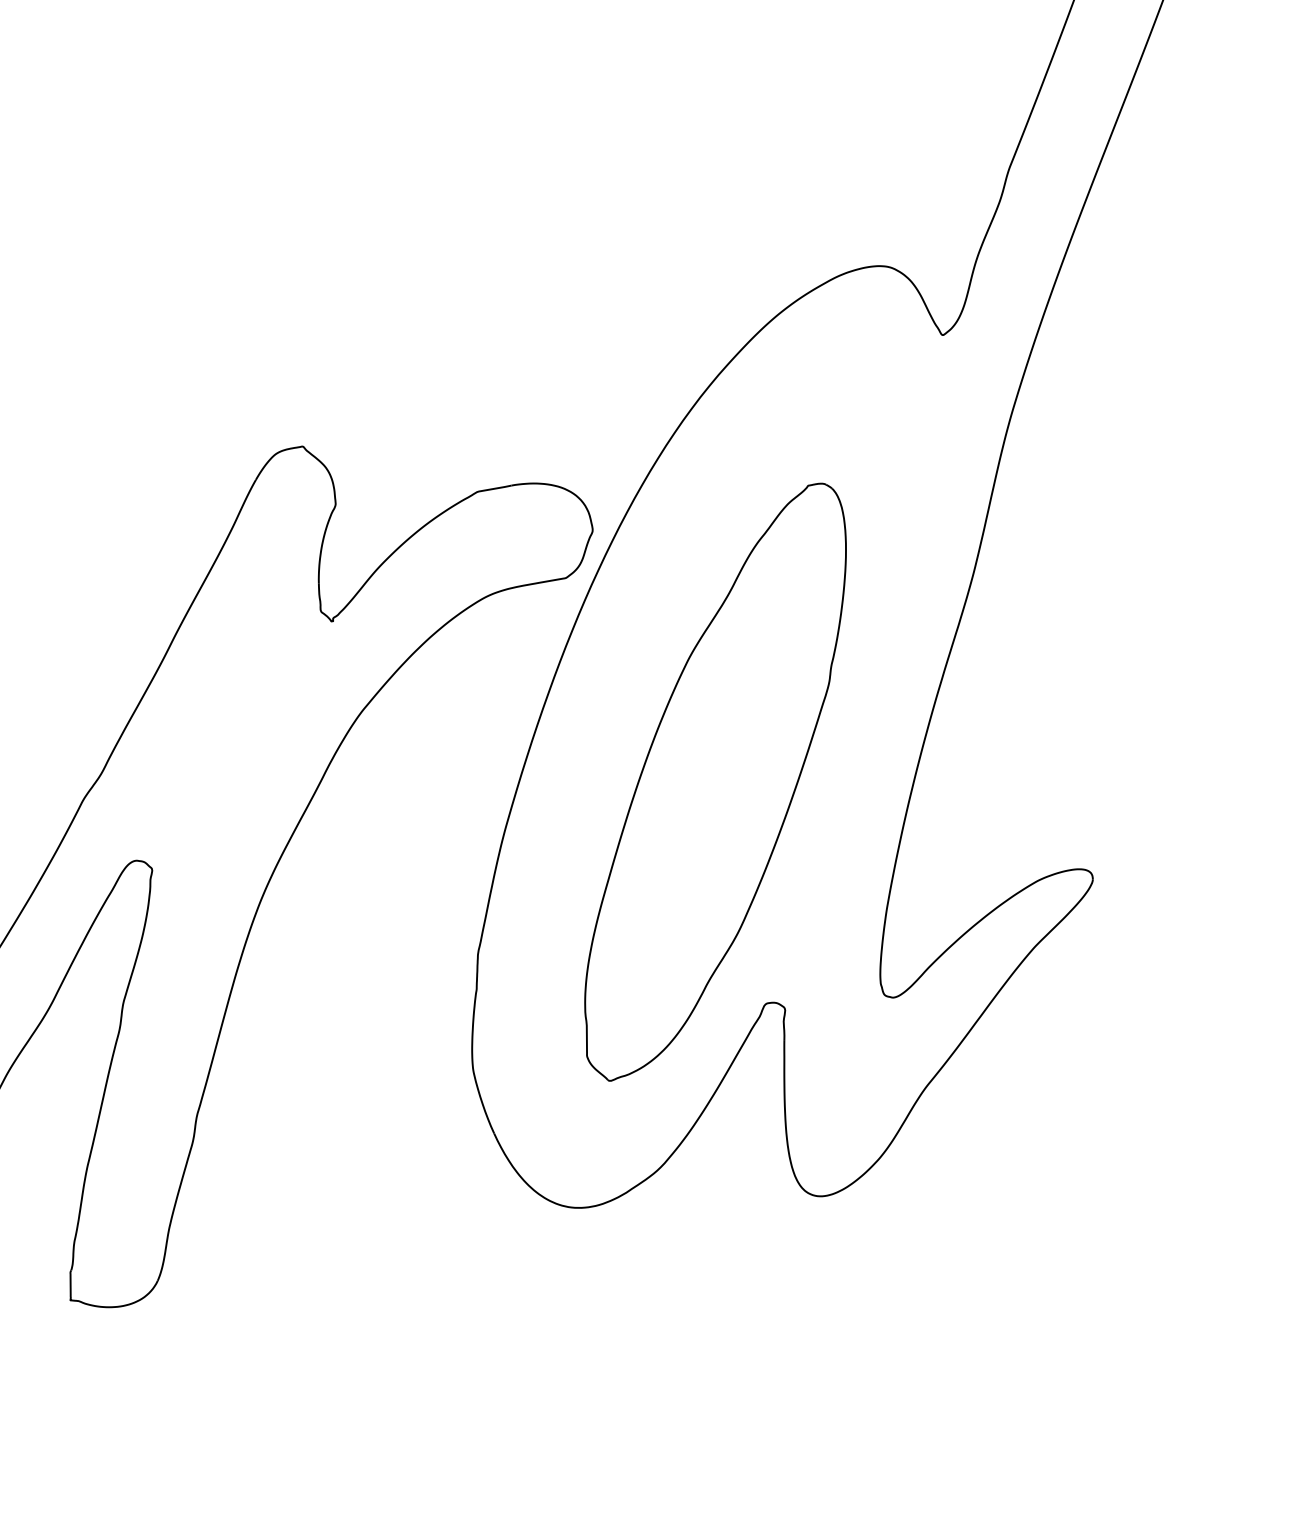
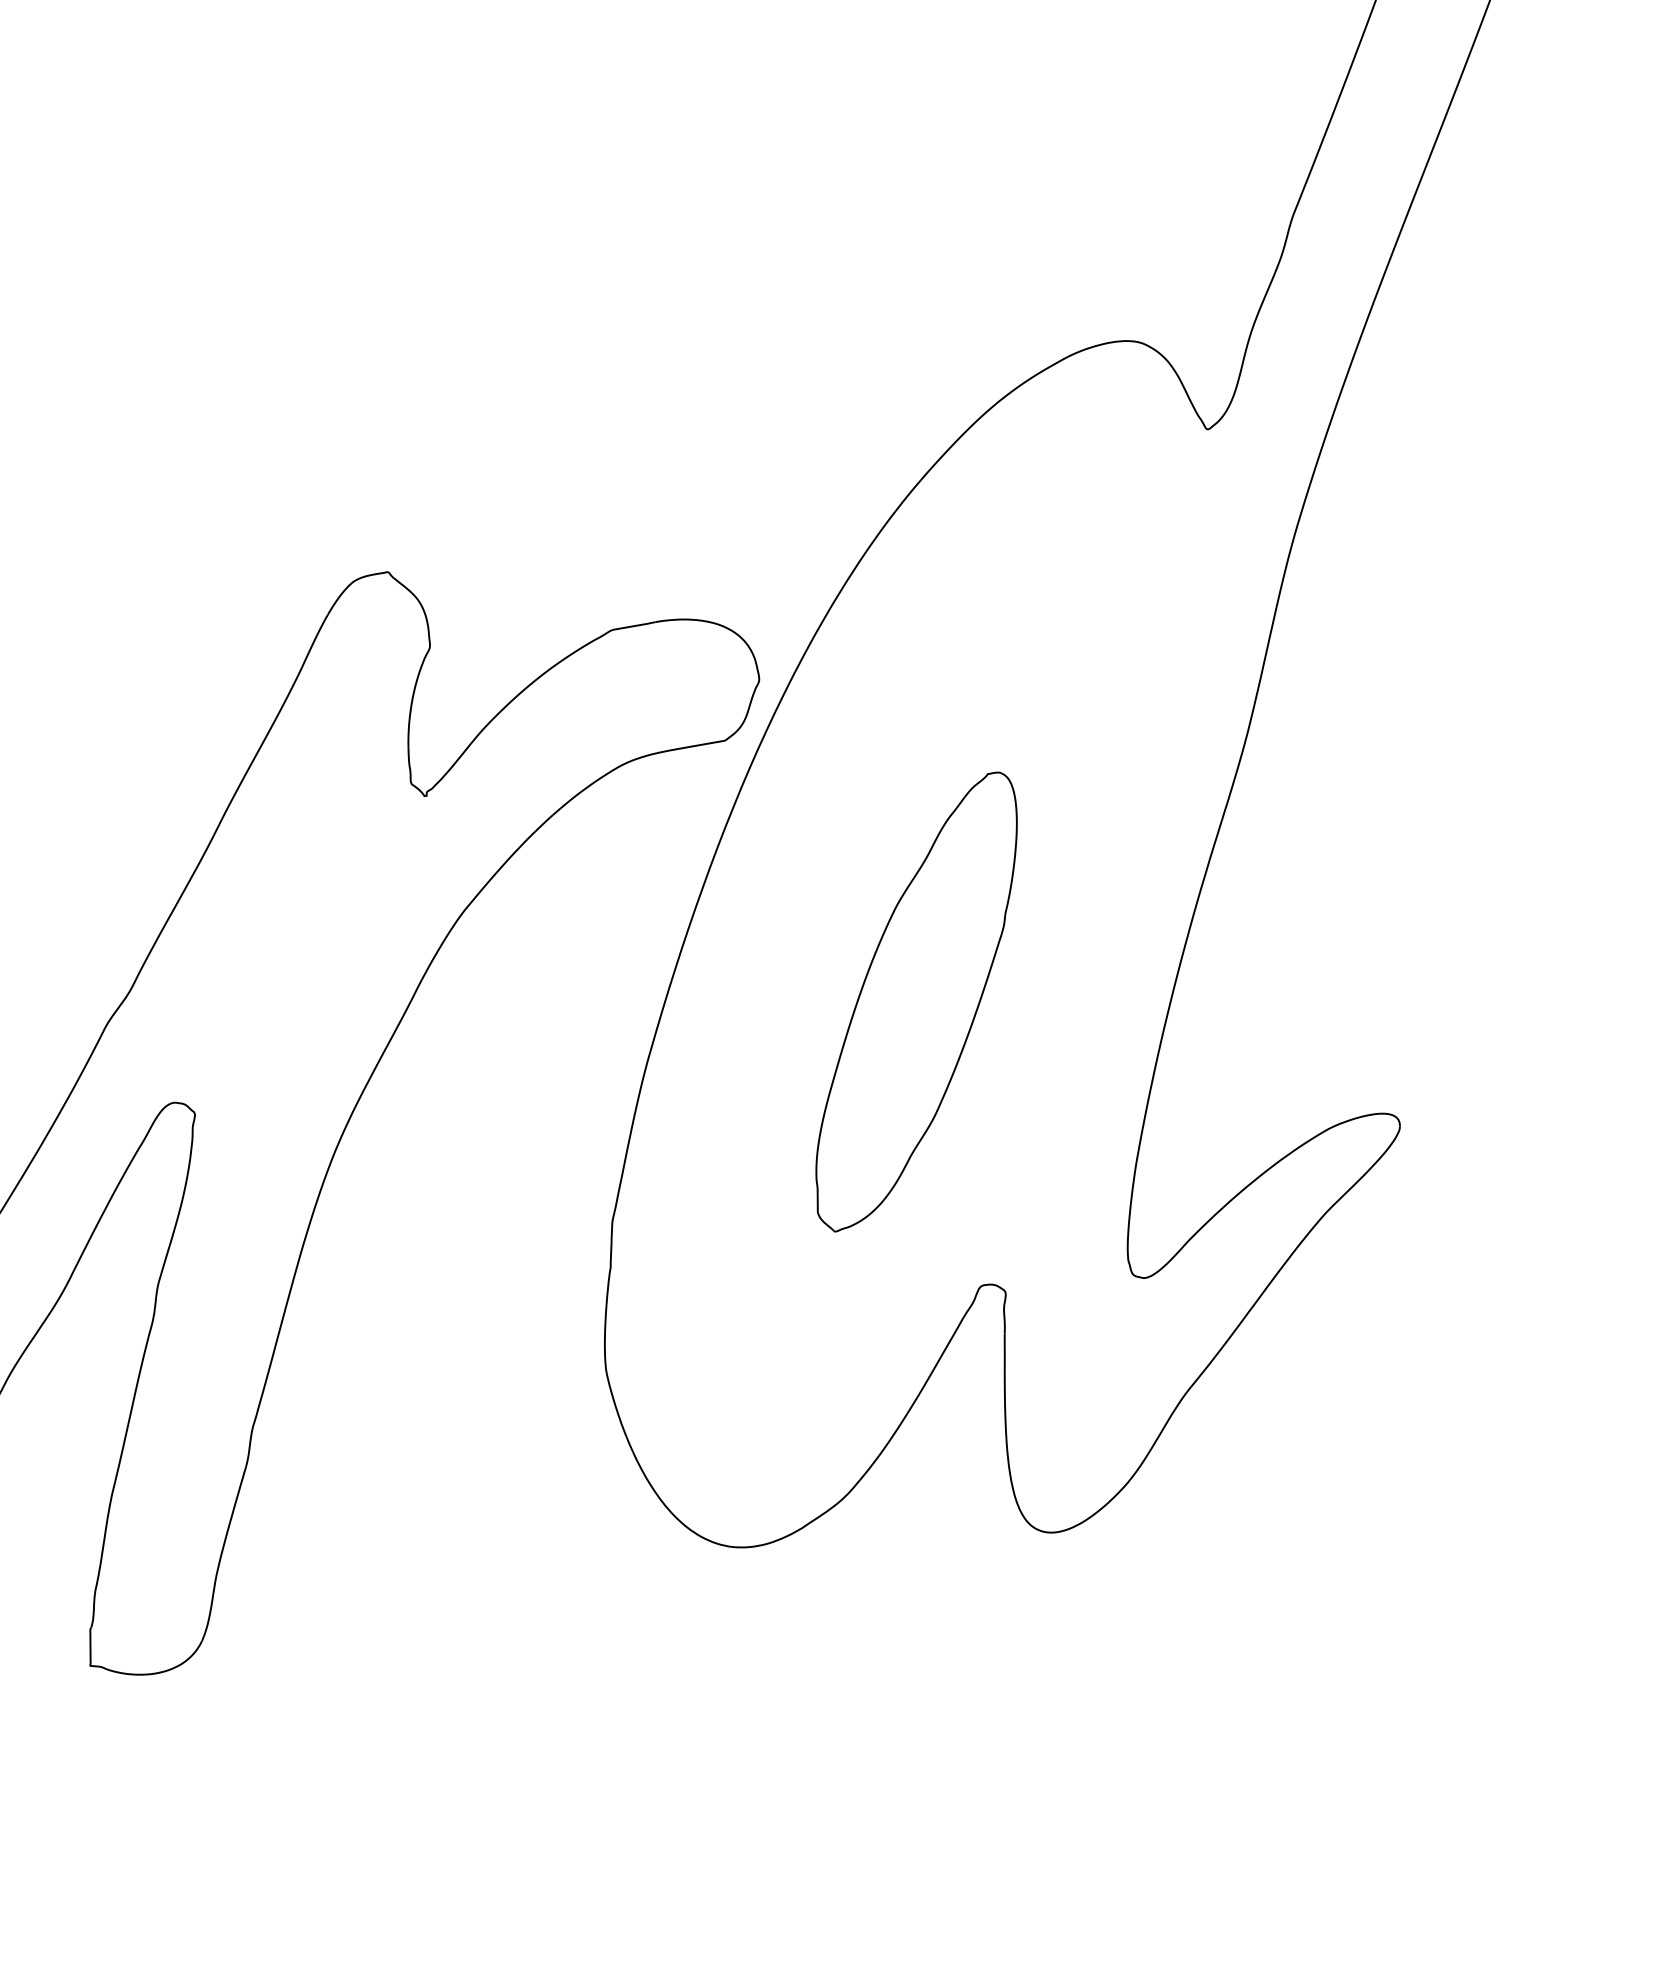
part: (715, 781) -> (916, 1001), size x0.6

